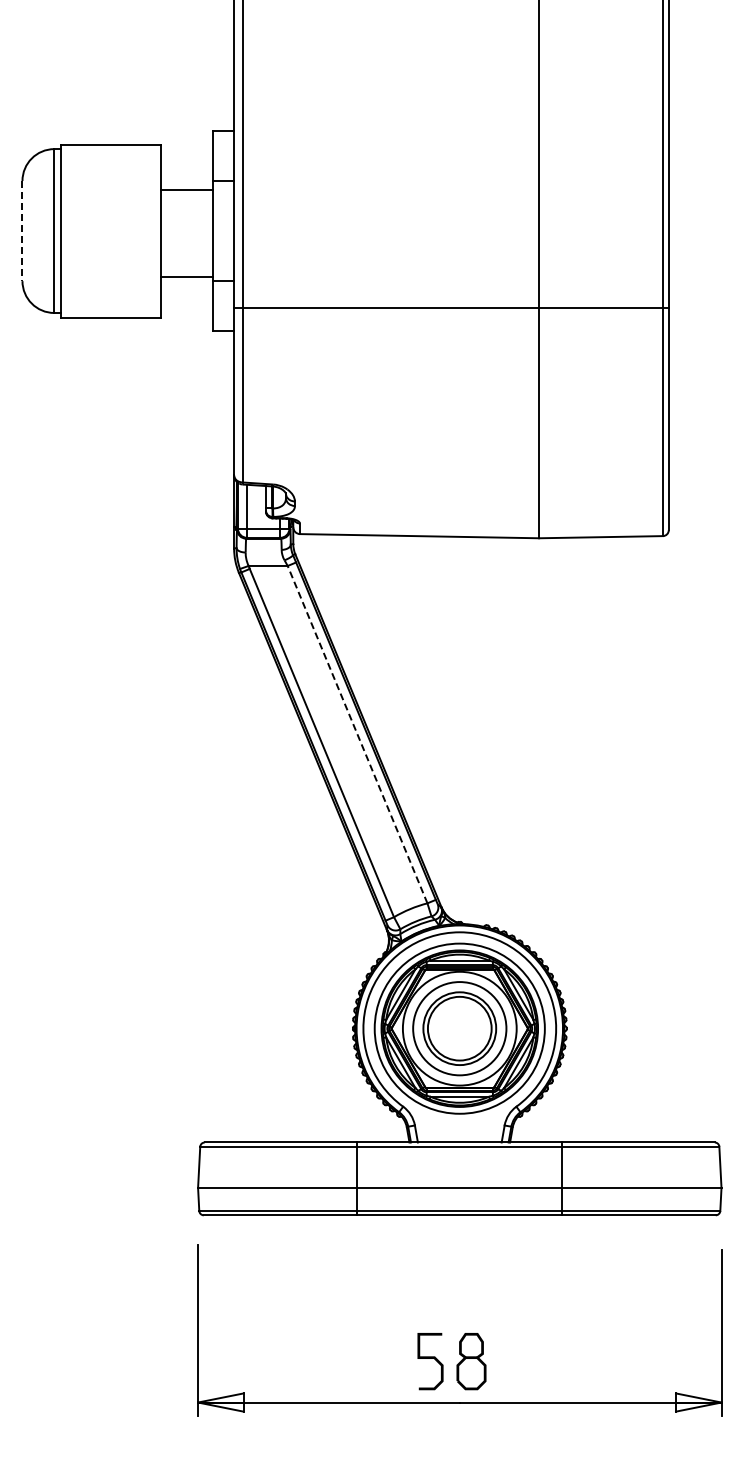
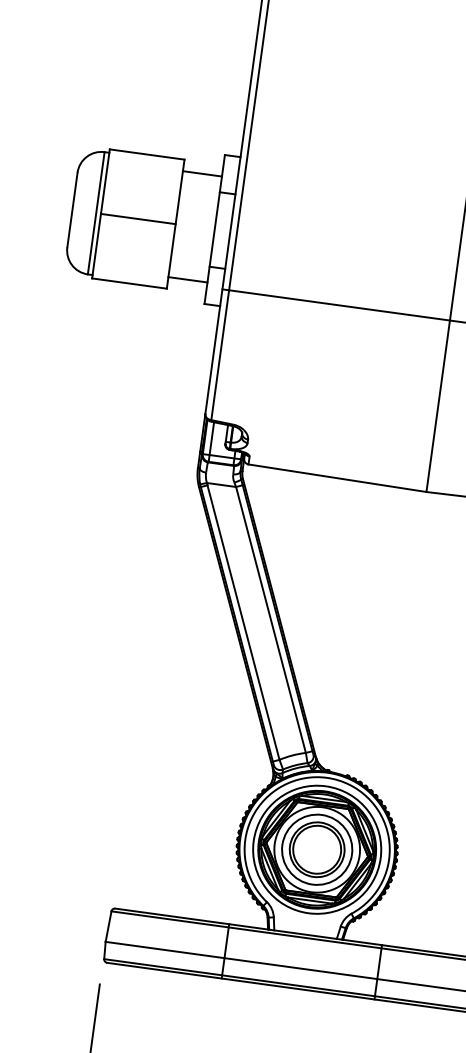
line: (186, 190) -> (202, 174), moved
line: (22, 231) -> (72, 210), dashed -> solid
line: (110, 231) -> (138, 219), added
line: (186, 277) -> (187, 280), moved
line: (357, 734) -> (270, 619), dashed -> solid

